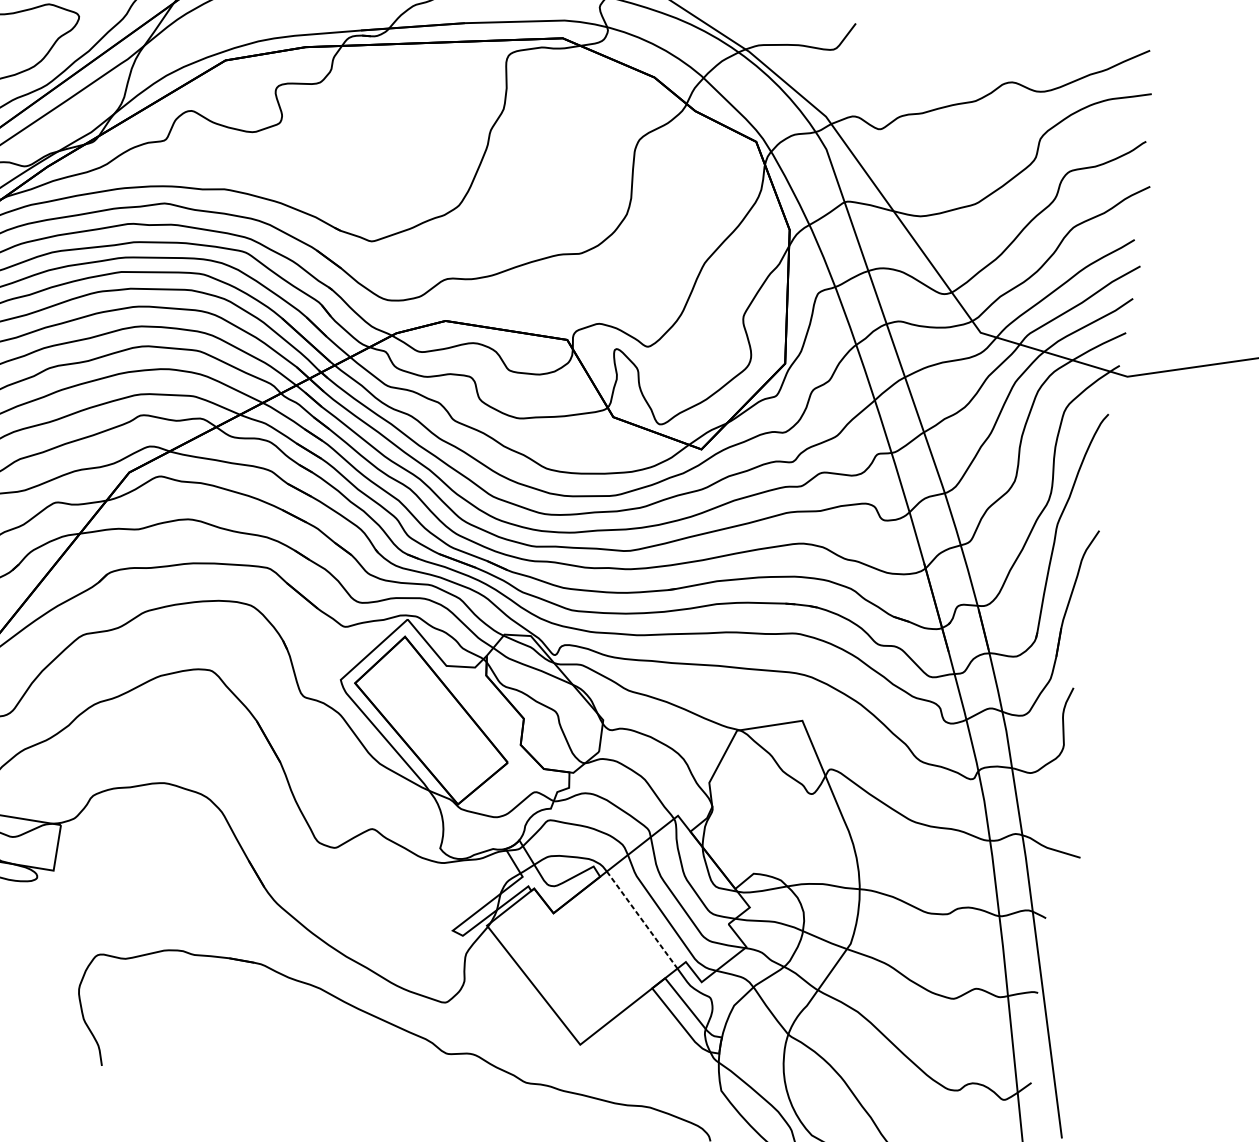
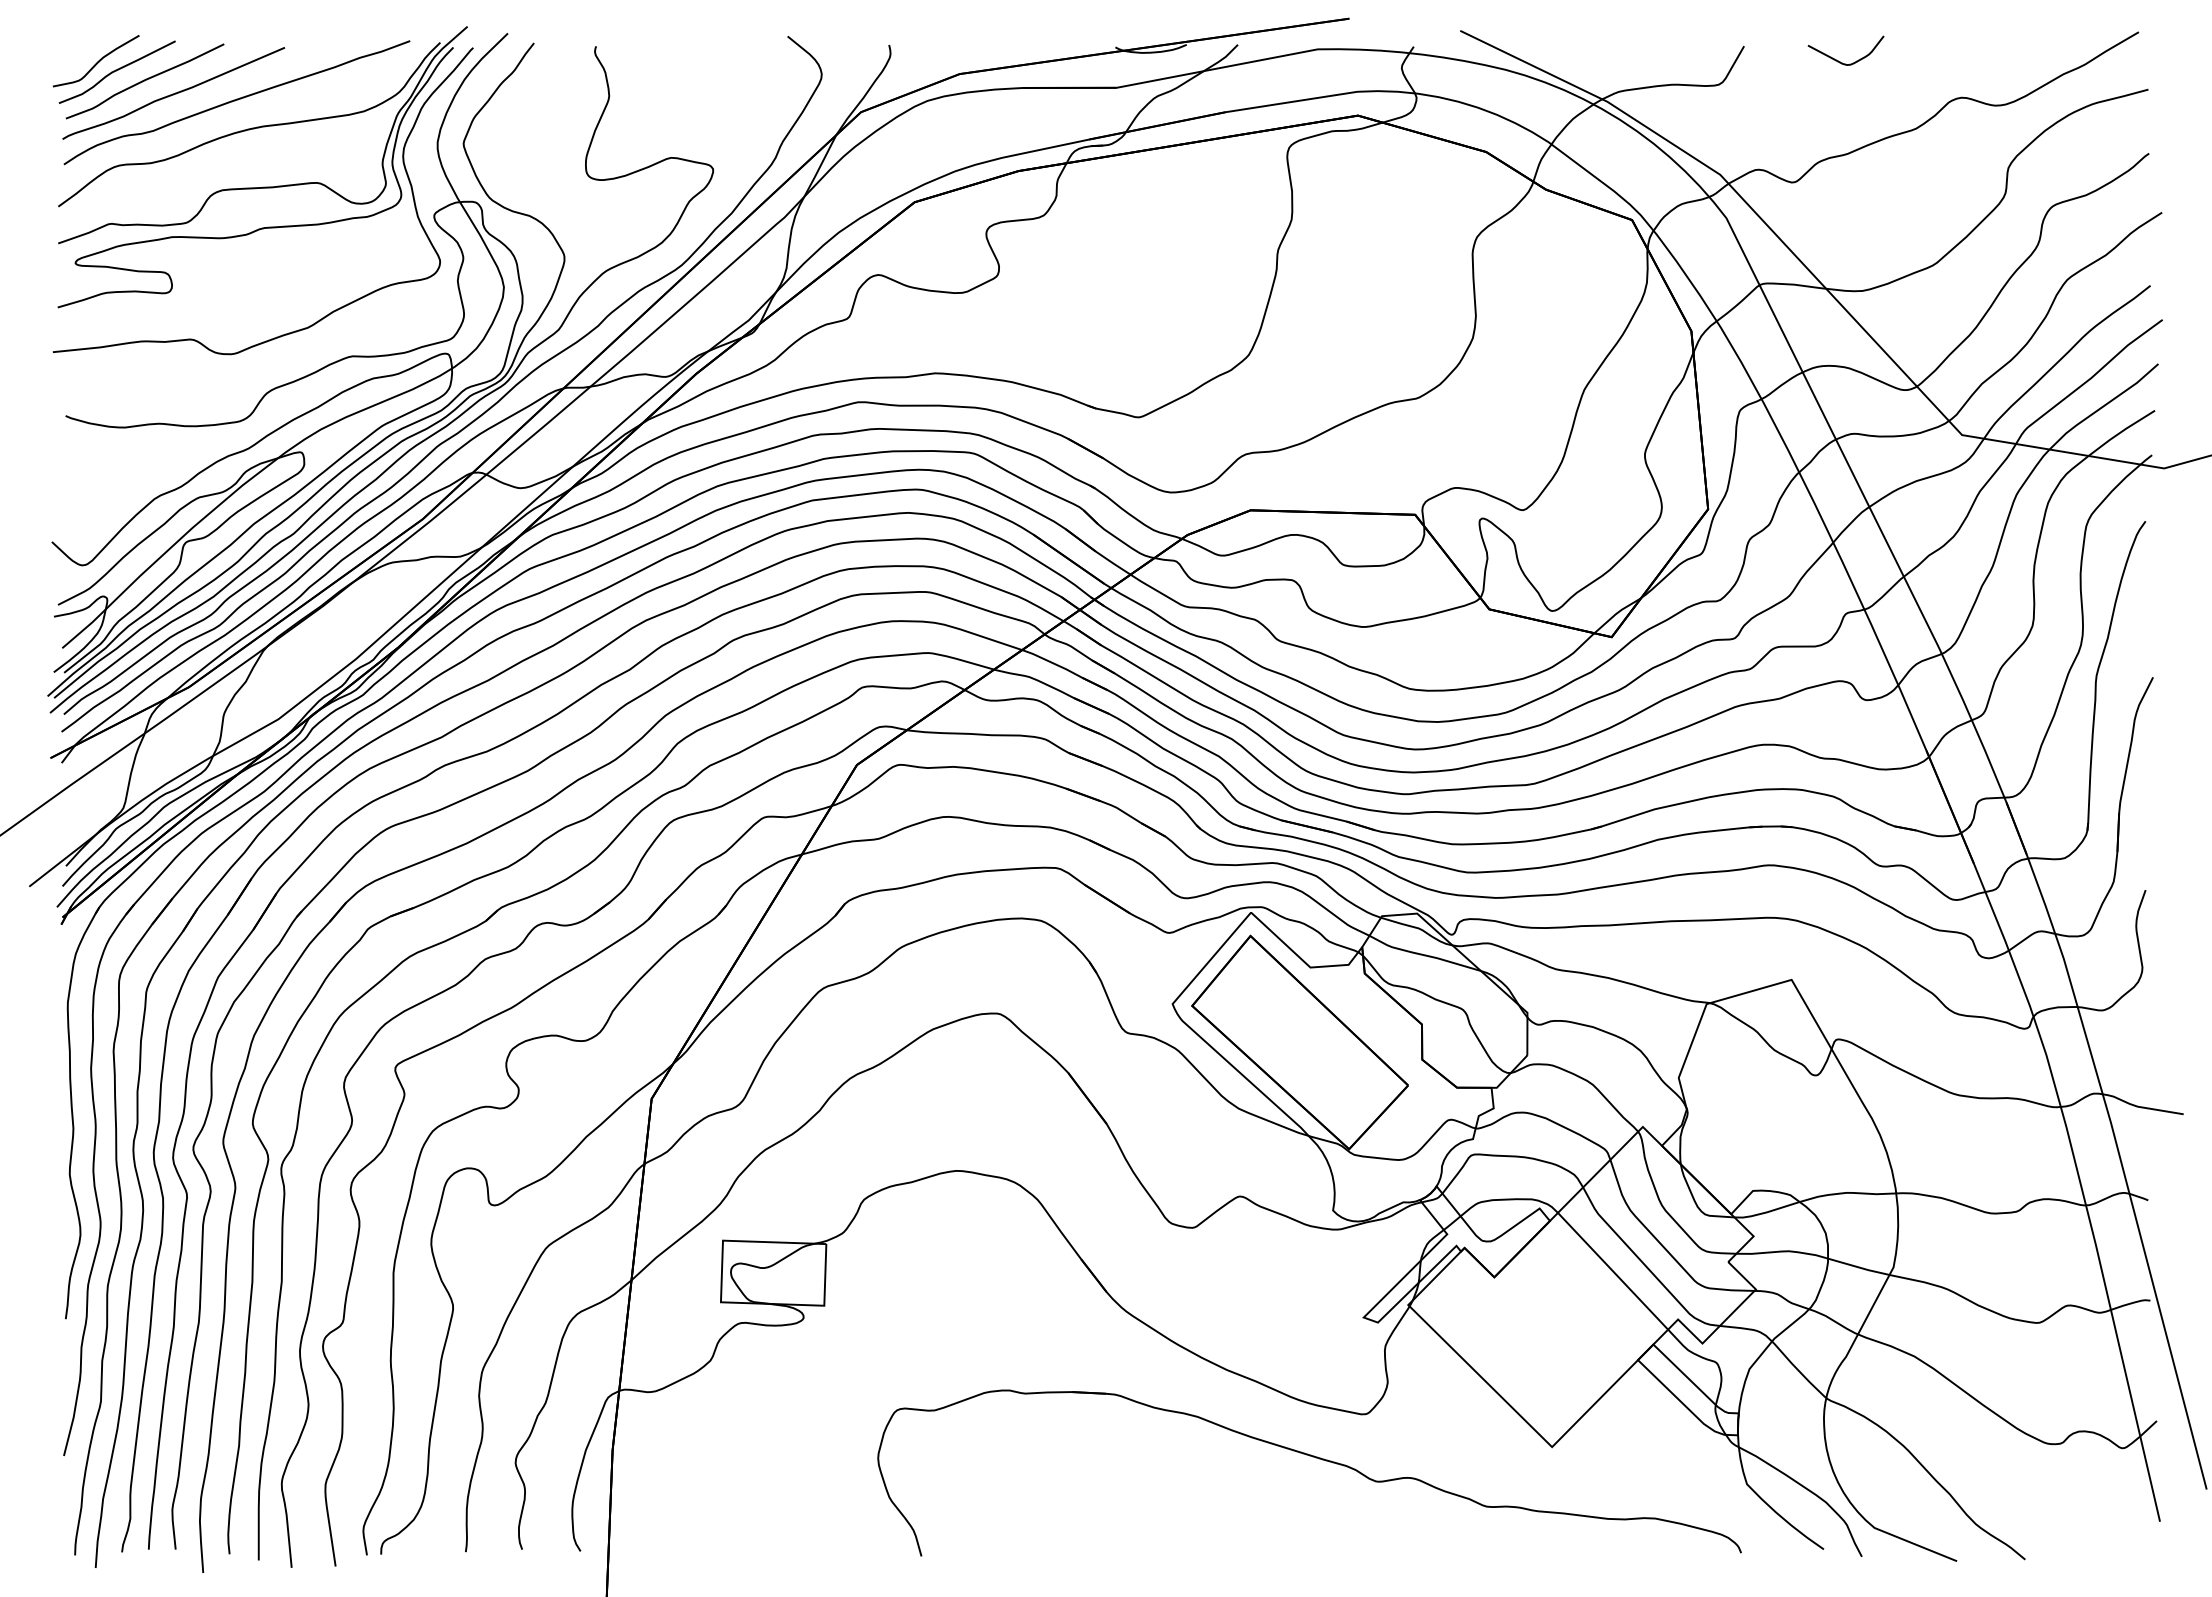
curve: (925, 43) -> (1840, 61), added
line: (642, 920) -> (1613, 1271), dashed -> solid

